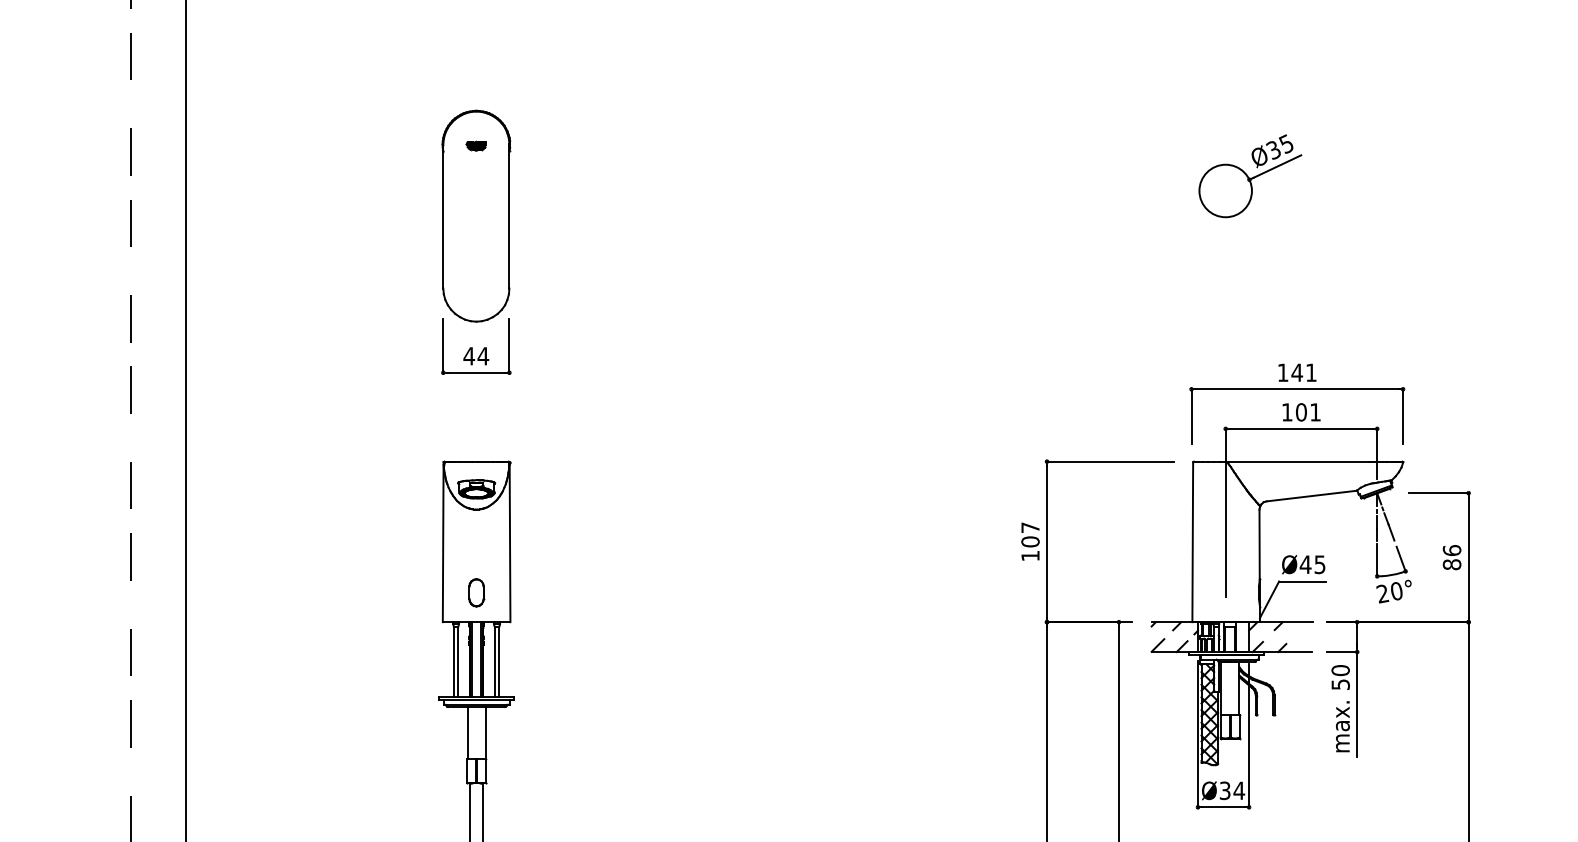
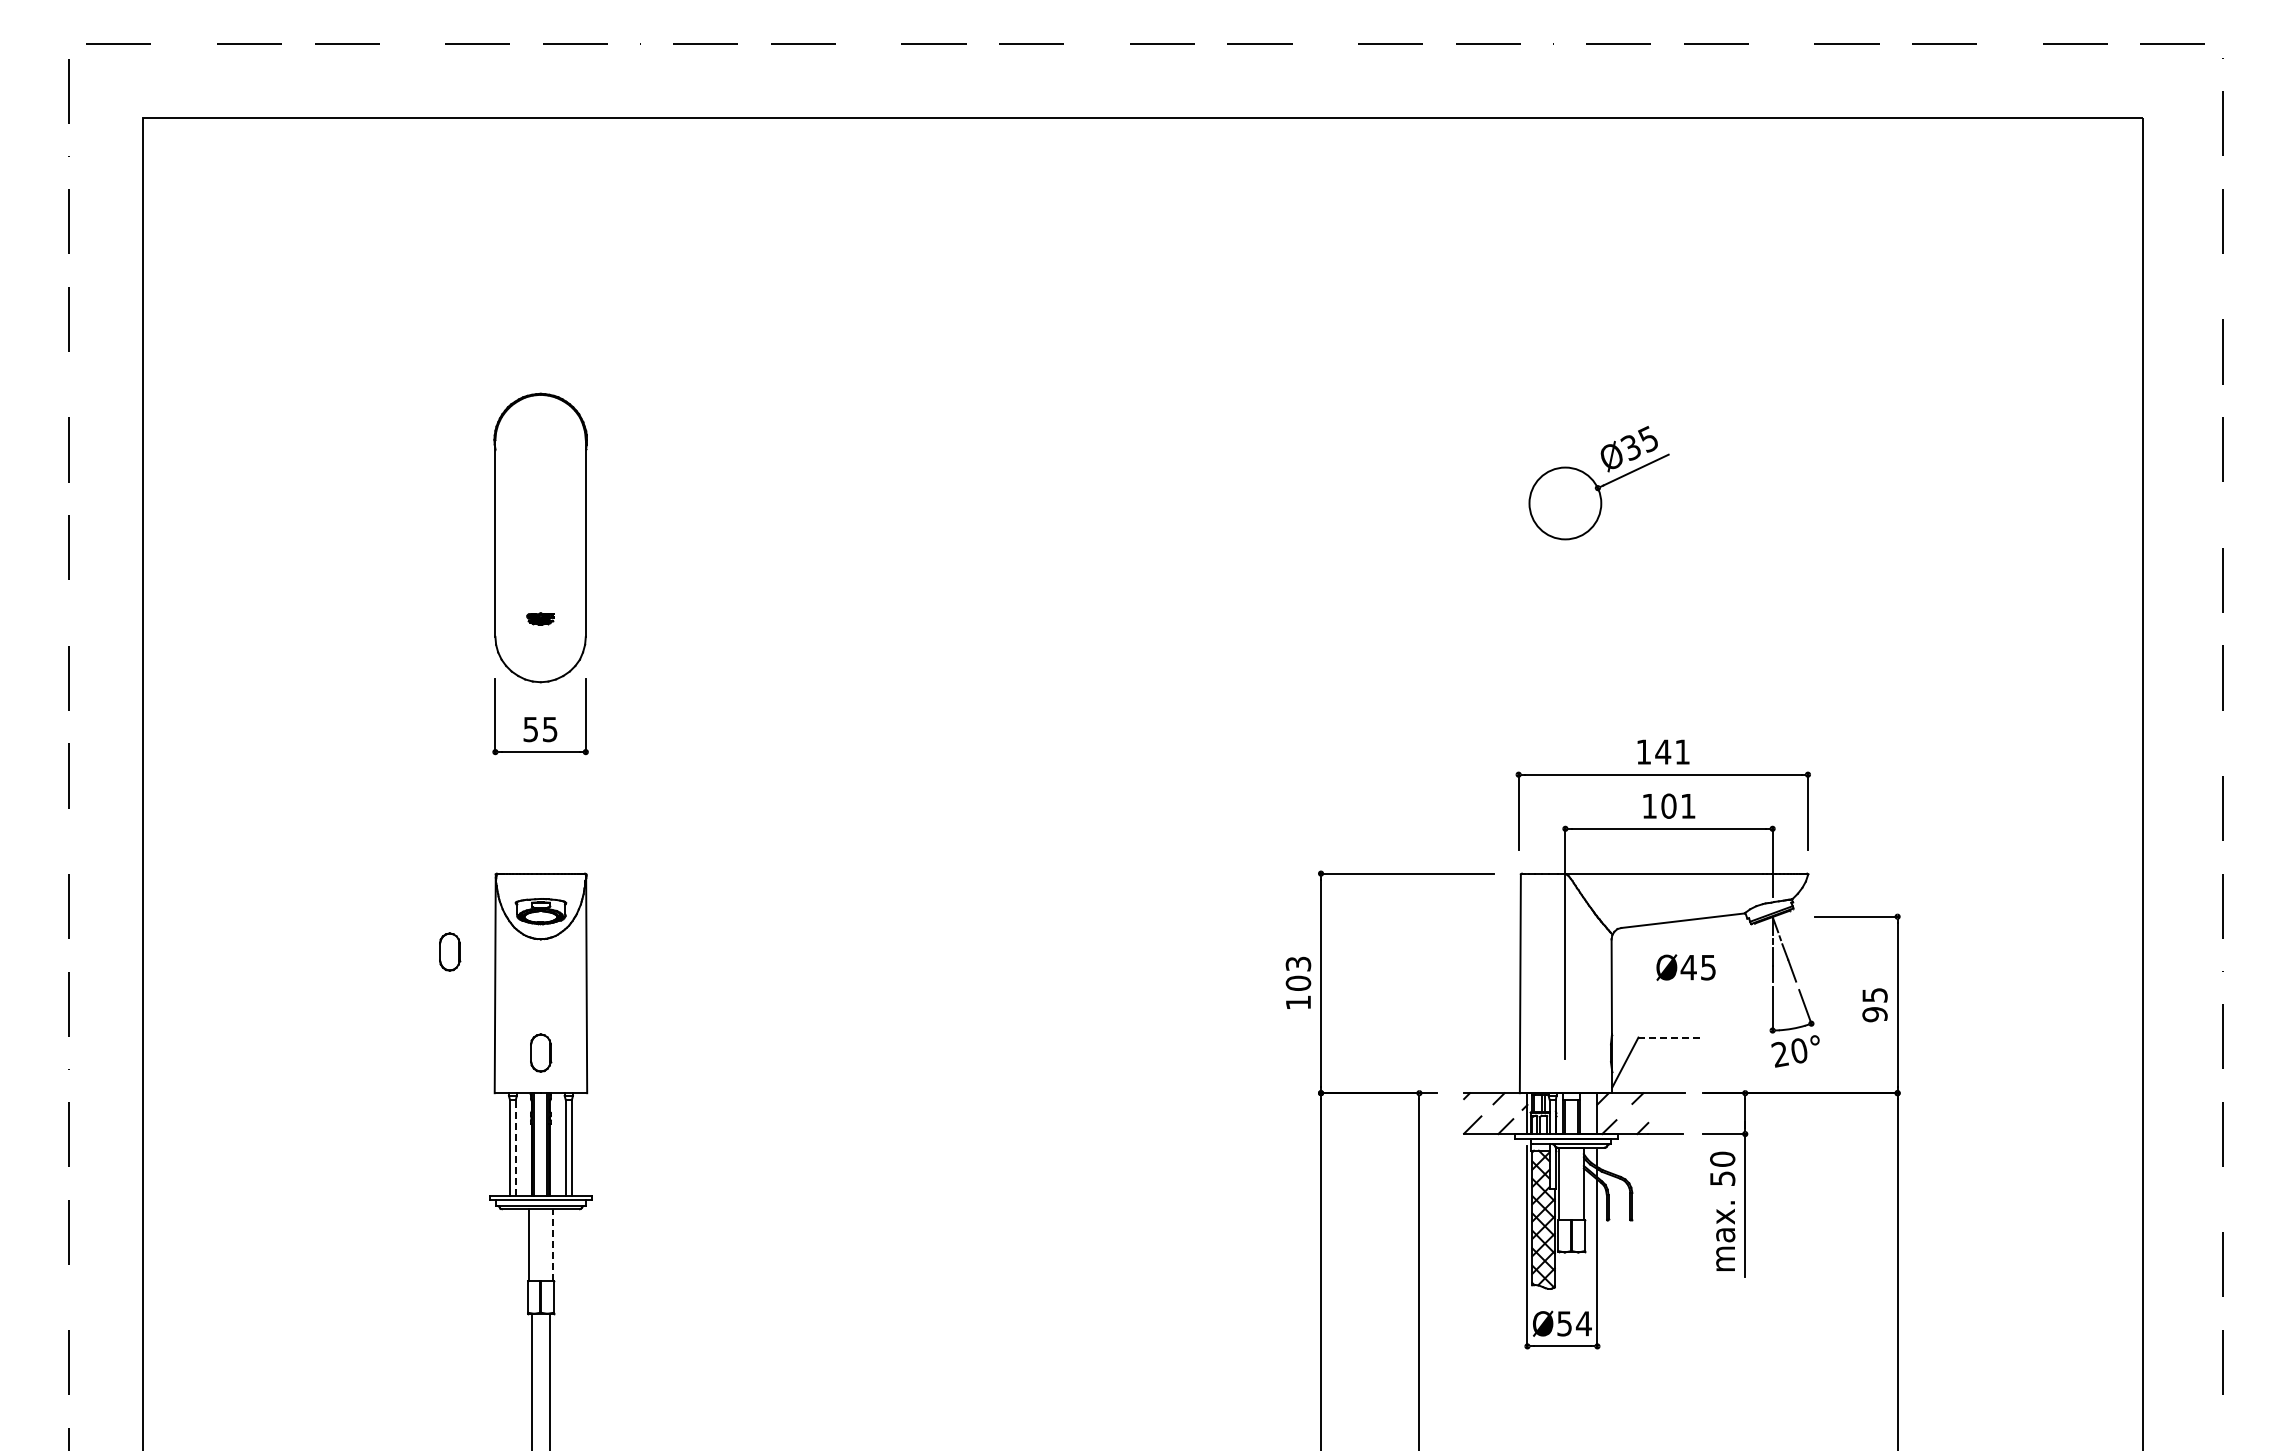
part: (476, 145) -> (540, 618), moved
text: (476, 356) -> (540, 729), 44 -> 55
part: (410, 518) -> (450, 951), added
text: (1030, 527) -> (1298, 963), 107 -> 103
text: (1451, 557) -> (1874, 1004), 86 -> 95
text: (1303, 564) -> (1685, 967), moved
line: (1302, 581) -> (1670, 1037), solid -> dashed
line: (458, 661) -> (515, 1147), solid -> dashed
line: (485, 733) -> (553, 1245), solid -> dashed
text: (1225, 790) -> (1564, 1323), Ø34 -> Ø54

